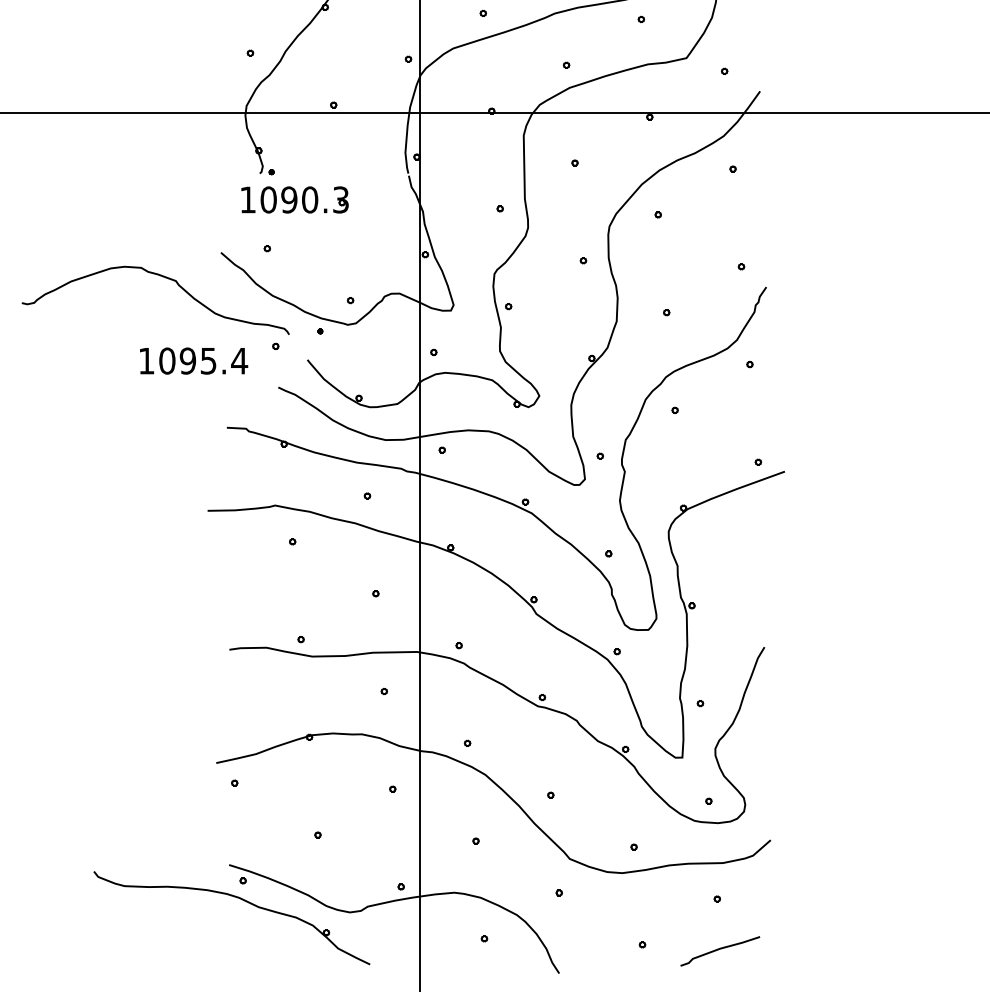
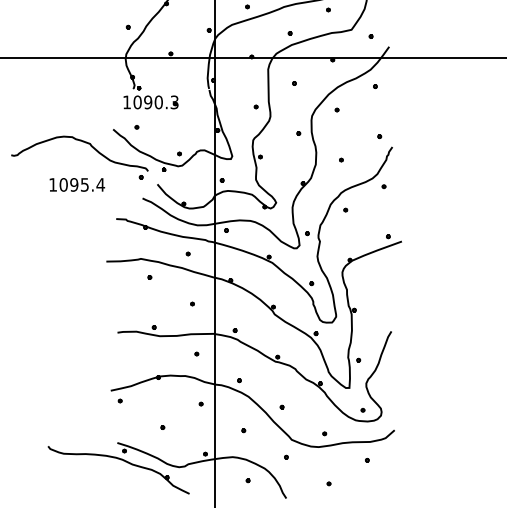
text: (194, 360) -> (77, 184), moved
curve: (719, 950) -> (368, 486), removed

